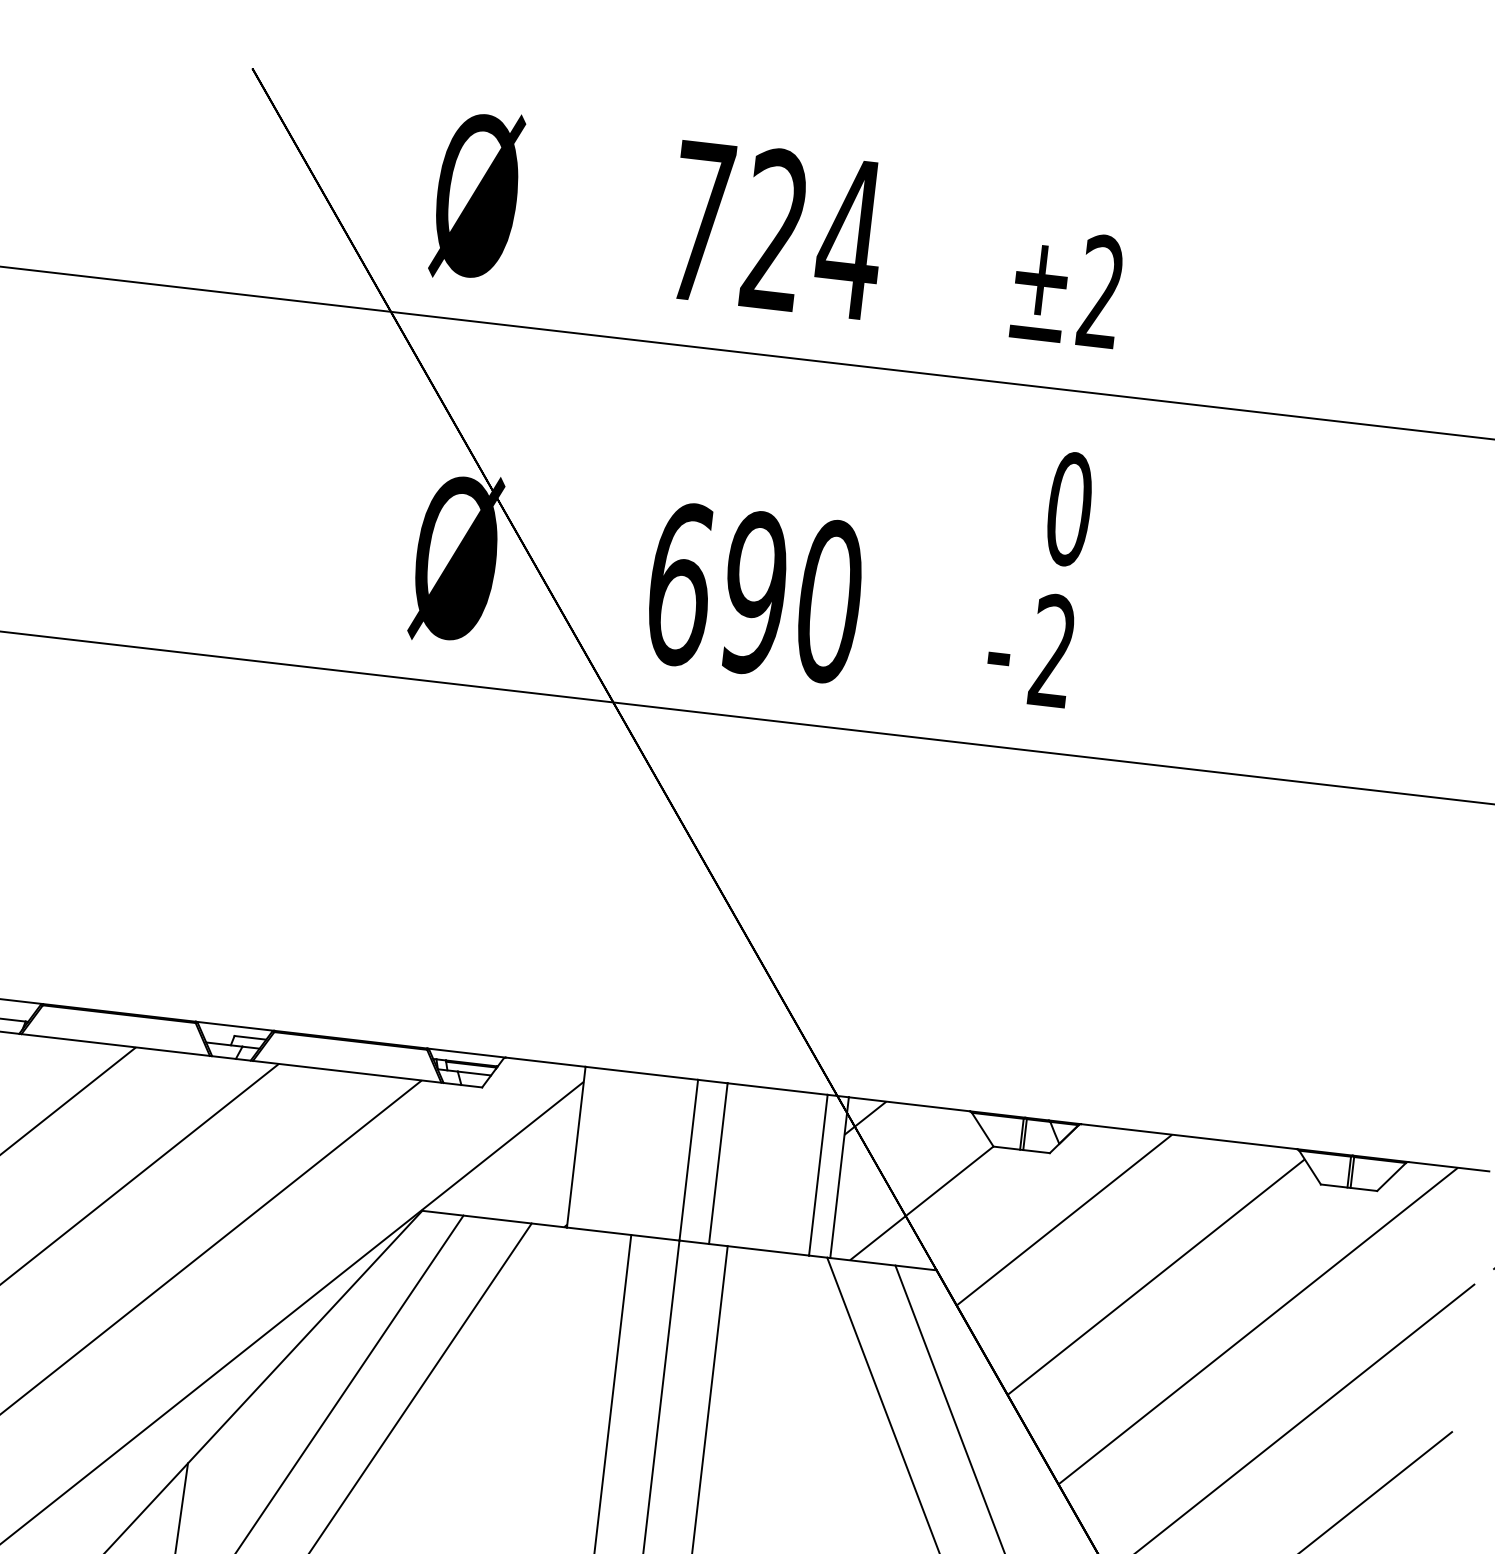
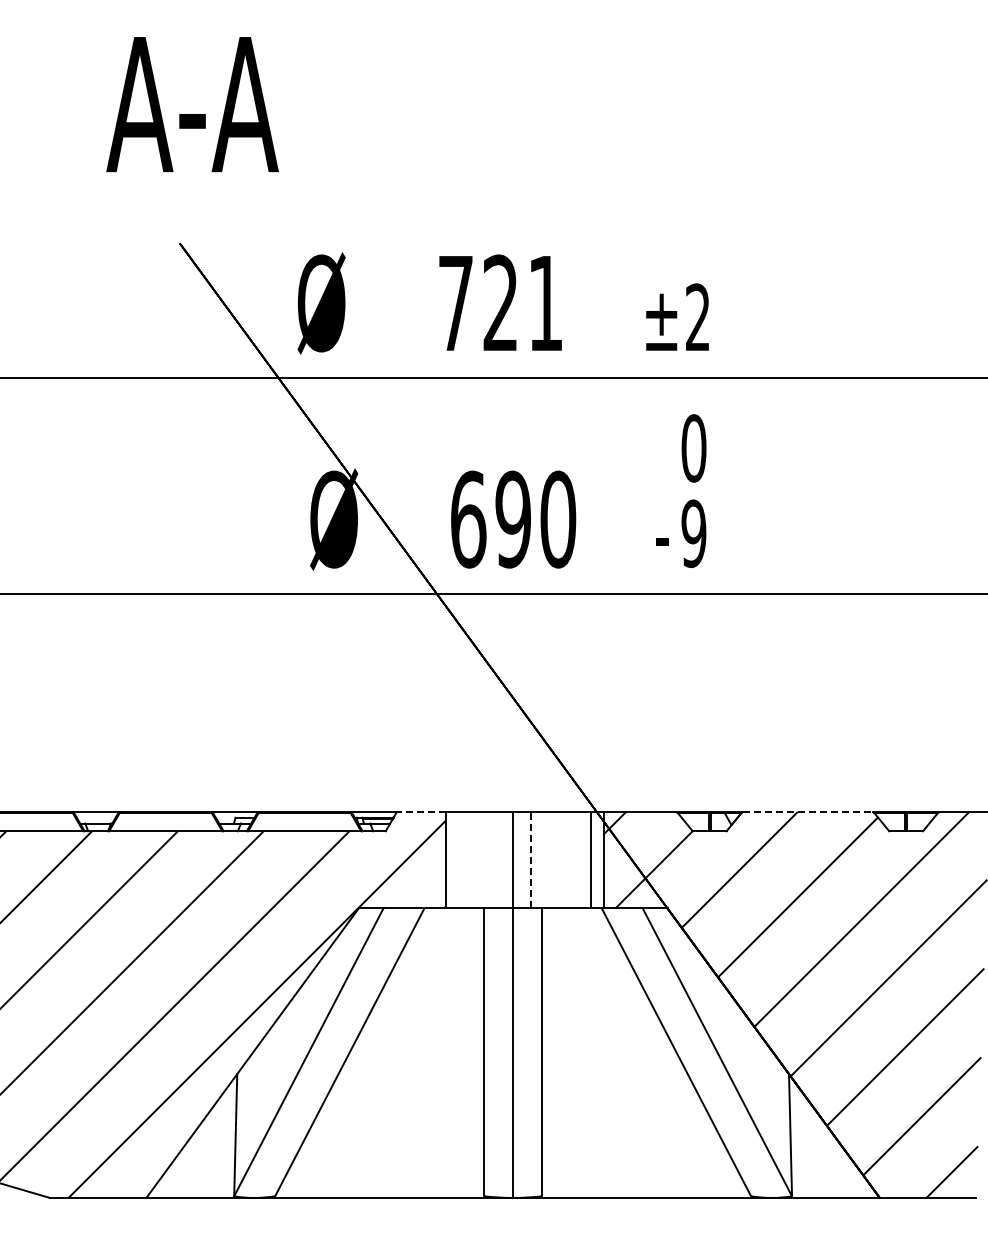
text: (850, 239) -> (545, 303), 724 -> 721
text: (1052, 650) -> (693, 533), 2 -> 9
line: (545, 1061) -> (421, 811), solid -> dashed
line: (1188, 1135) -> (807, 811), solid -> dashed
line: (717, 1162) -> (530, 859), solid -> dashed

